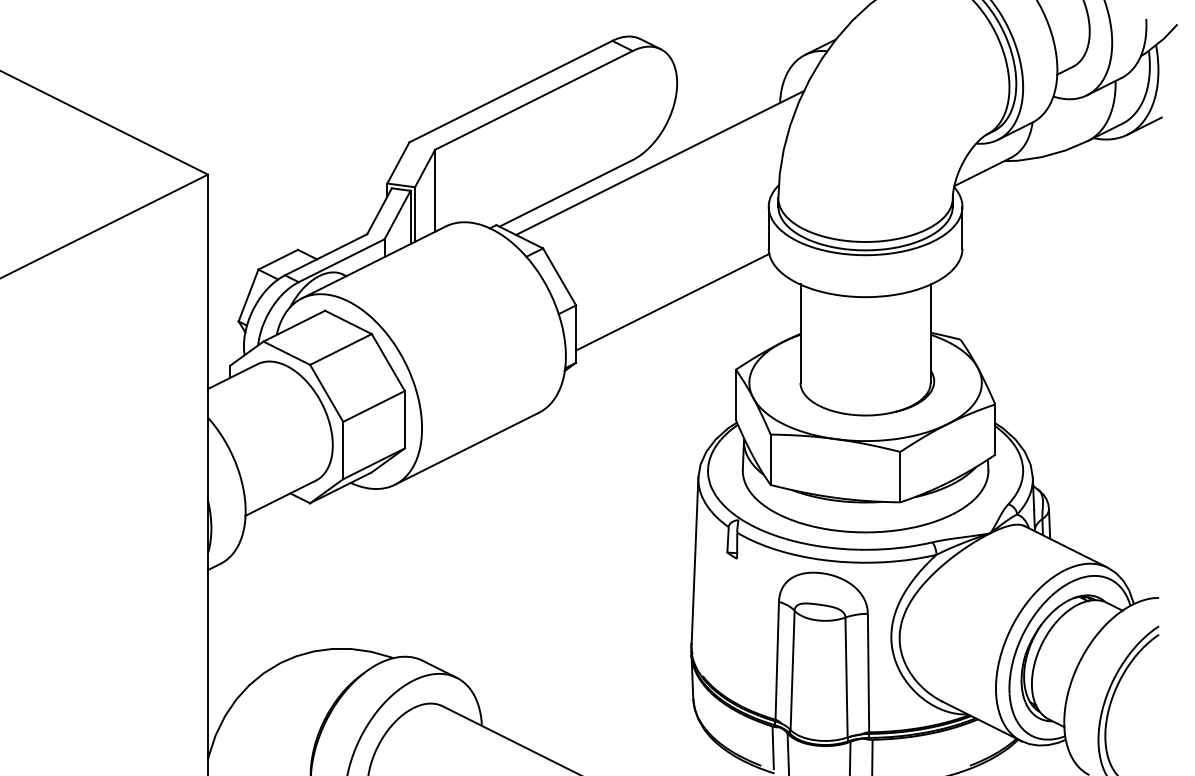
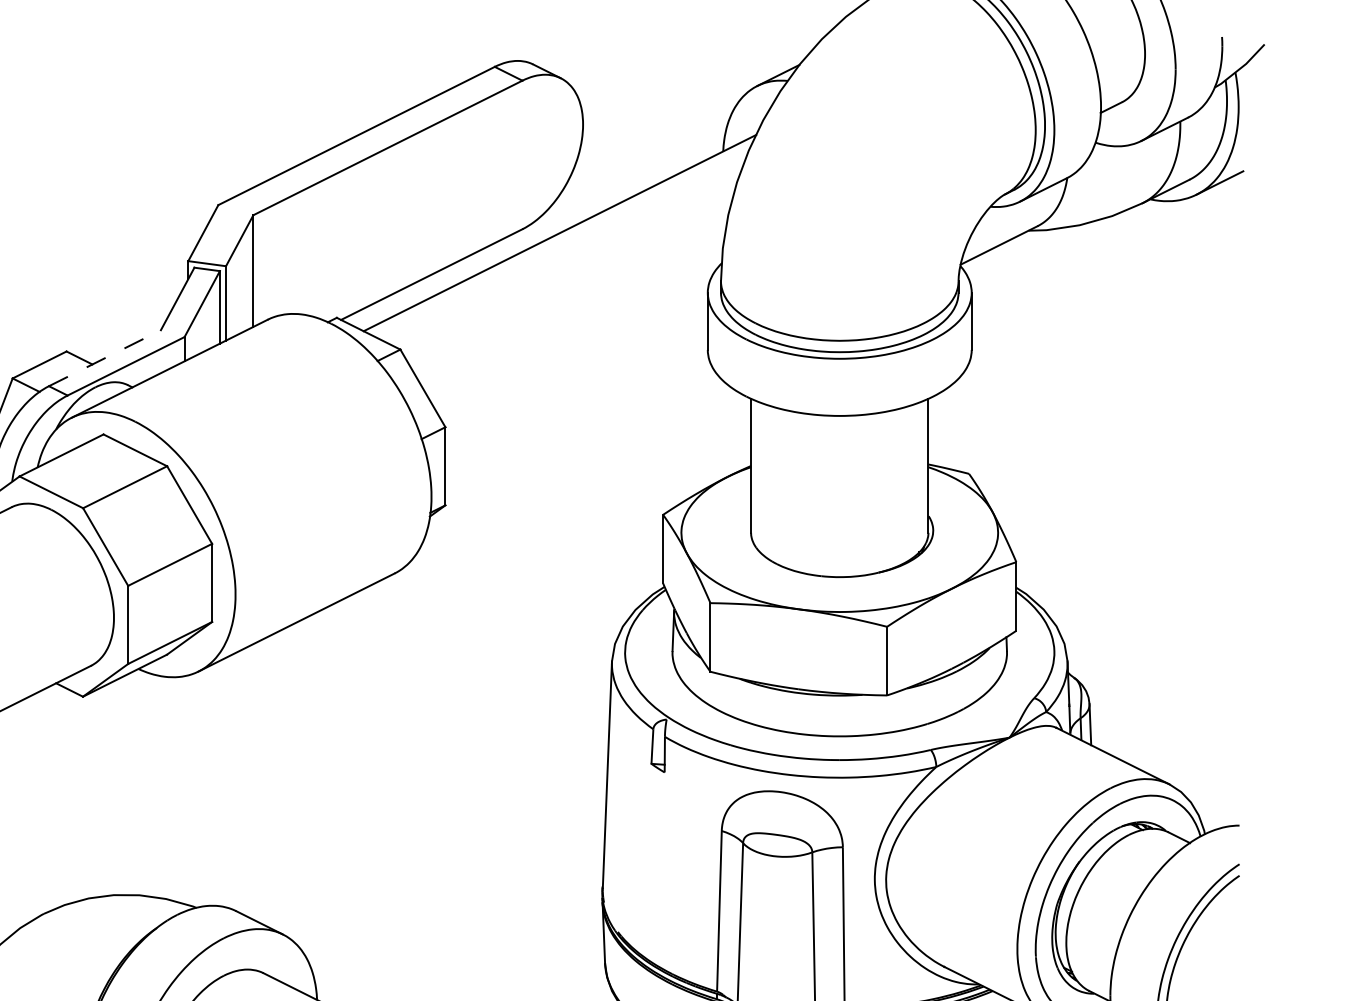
line: (326, 254) -> (105, 357), solid -> dashed
line: (672, 301) -> (576, 421), removed

